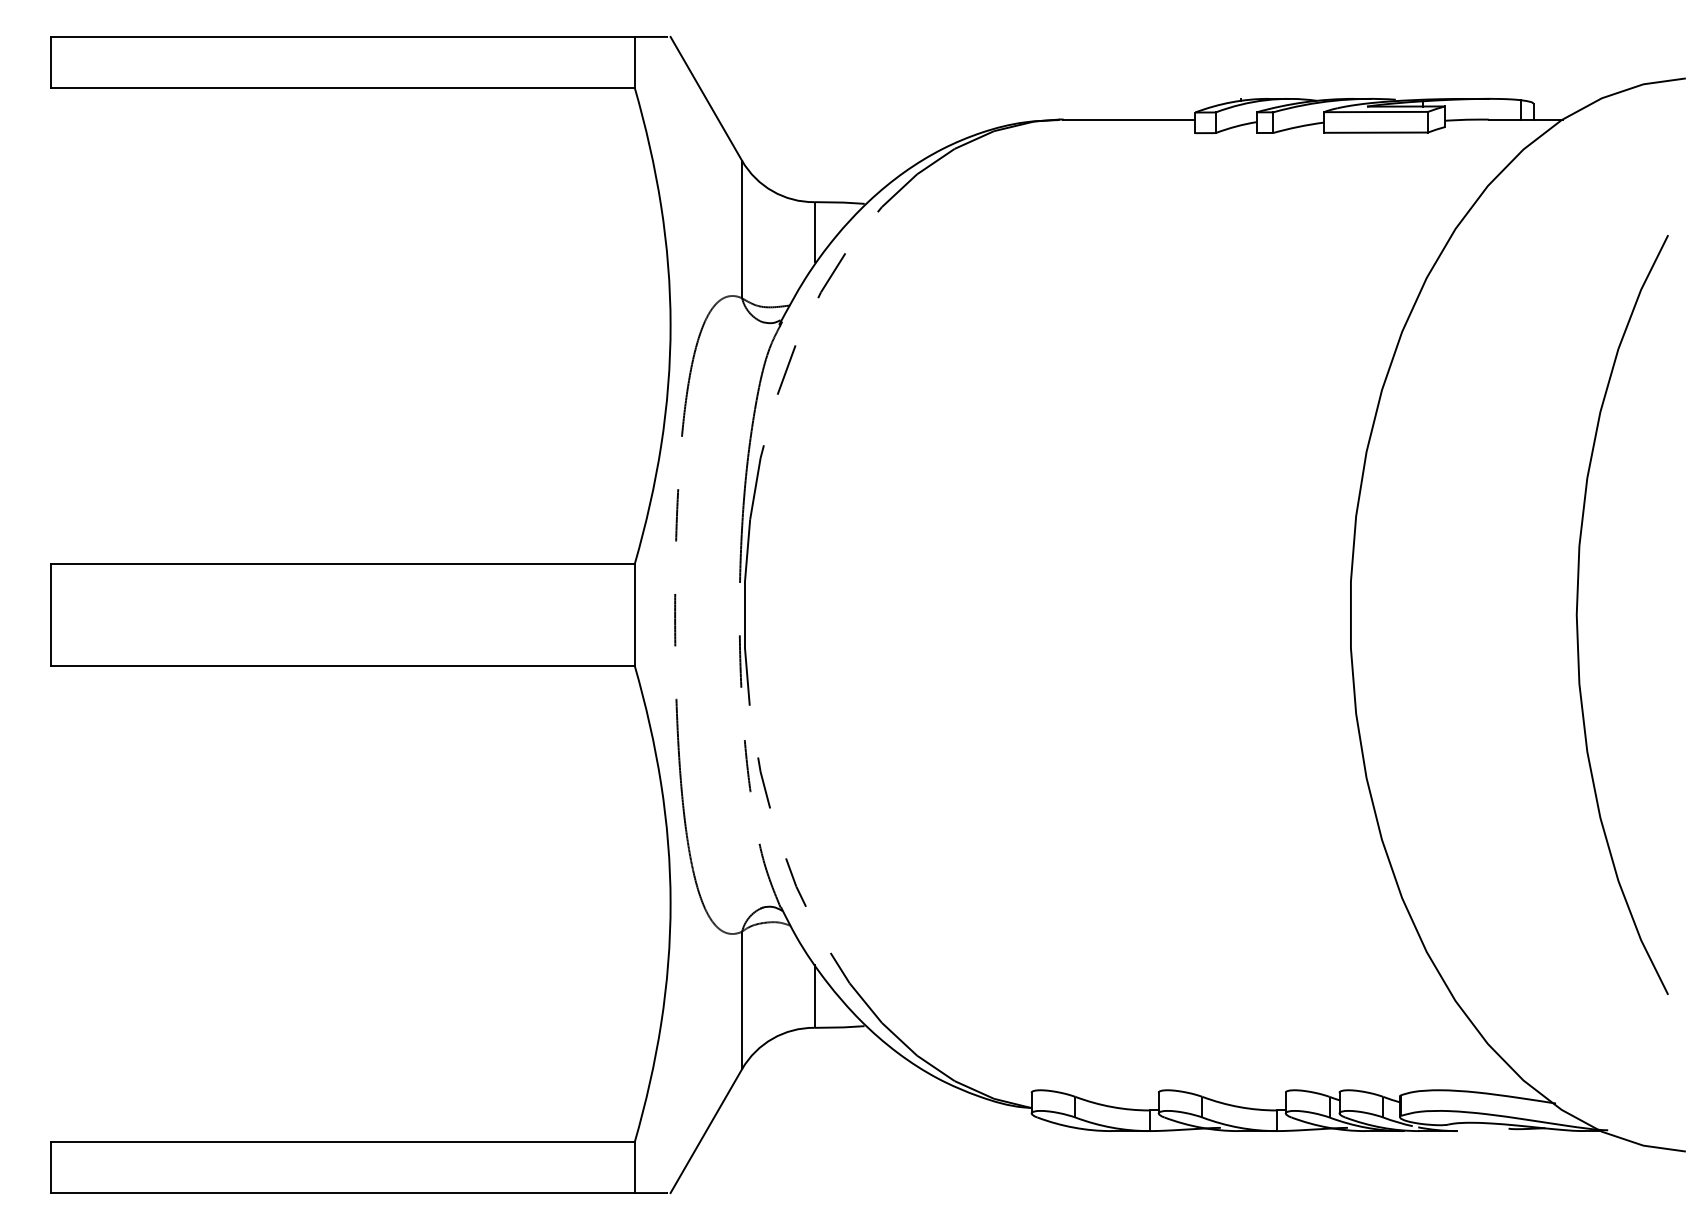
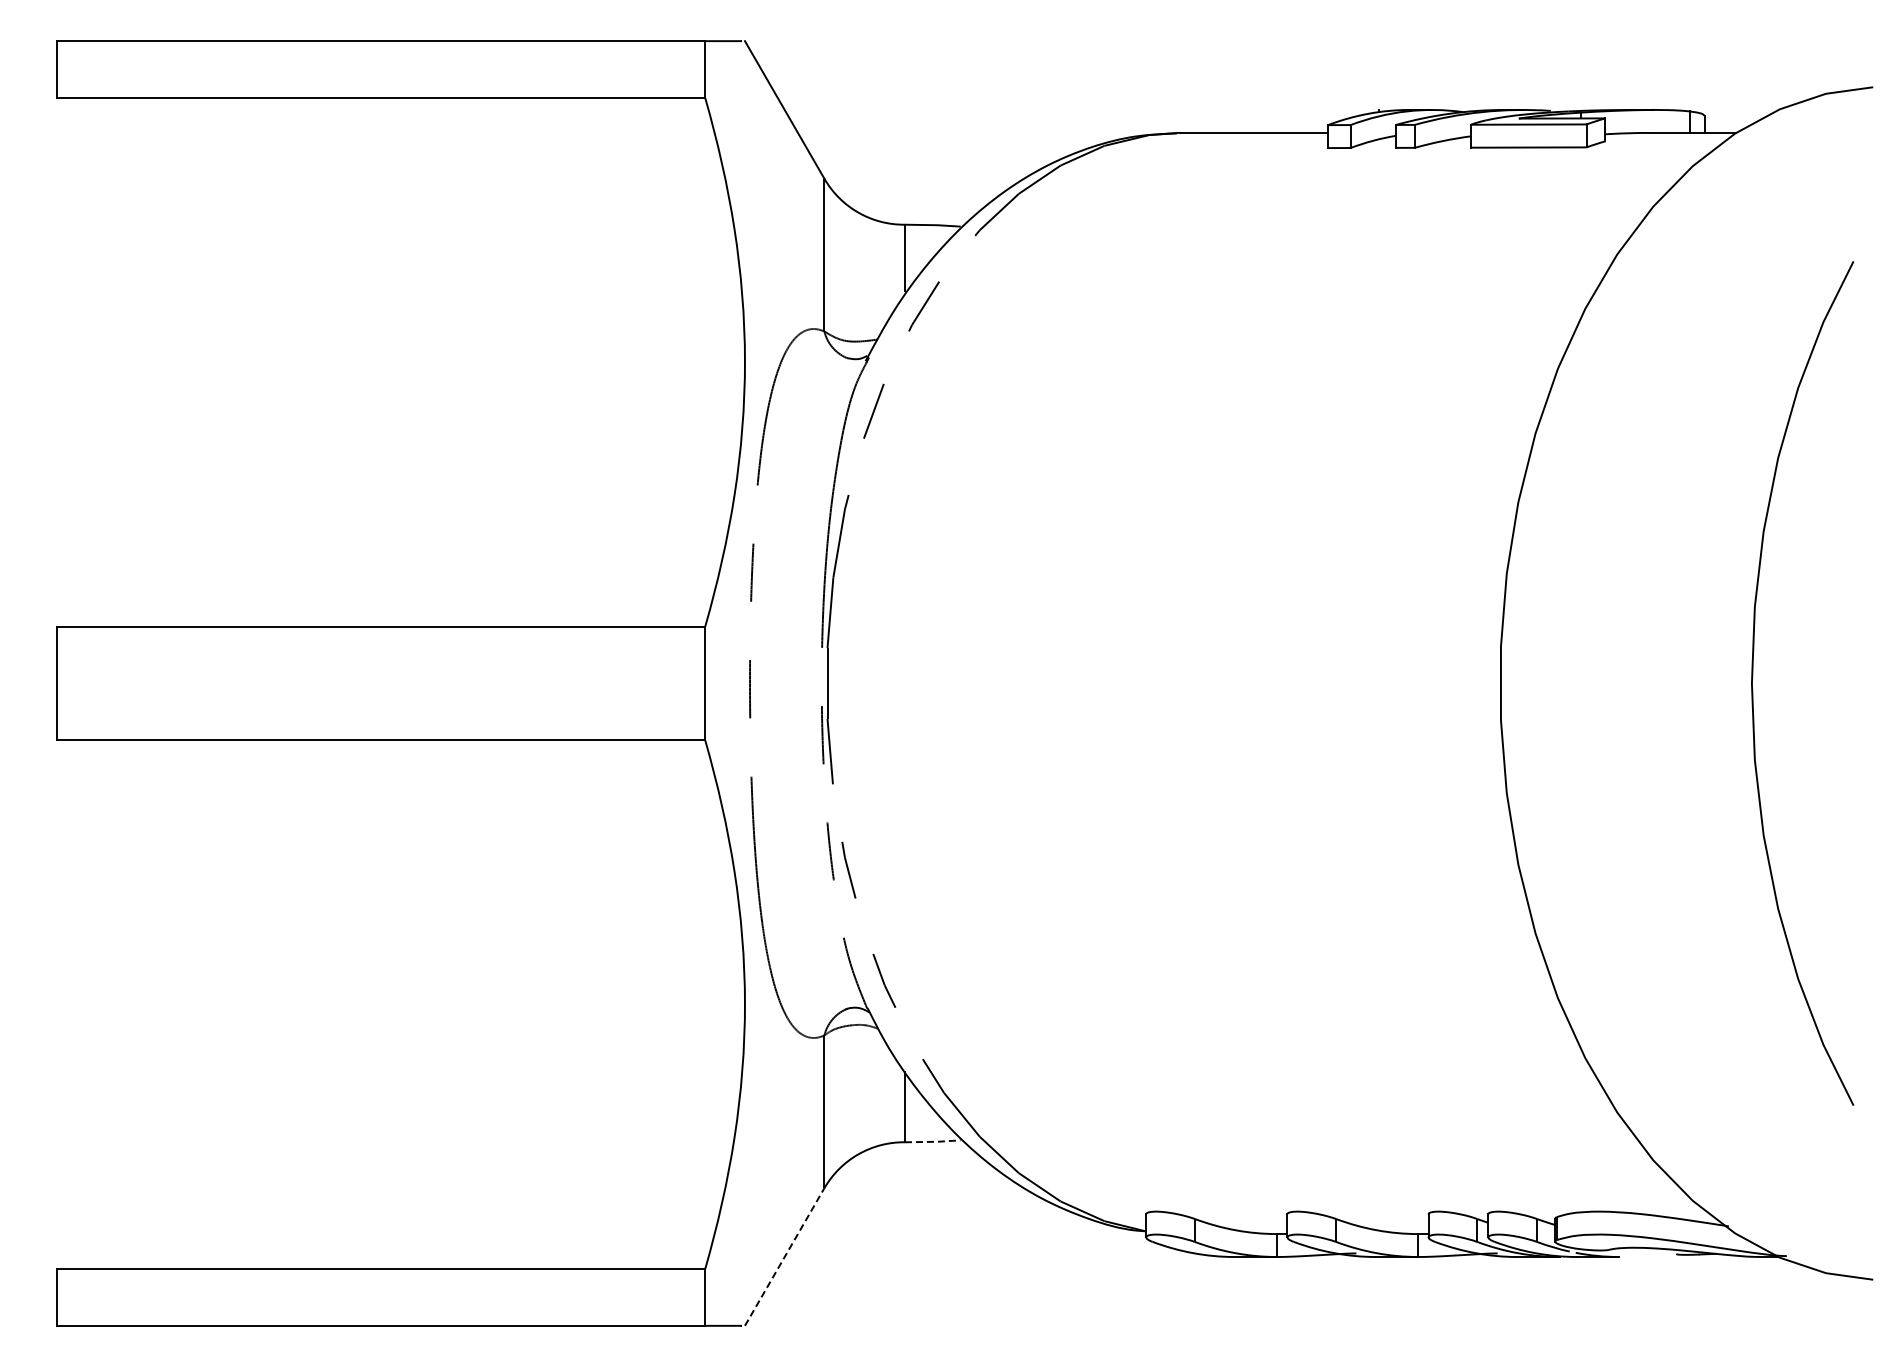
line: (840, 1027) -> (933, 1141), solid -> dashed
line: (706, 1130) -> (784, 1256), solid -> dashed

